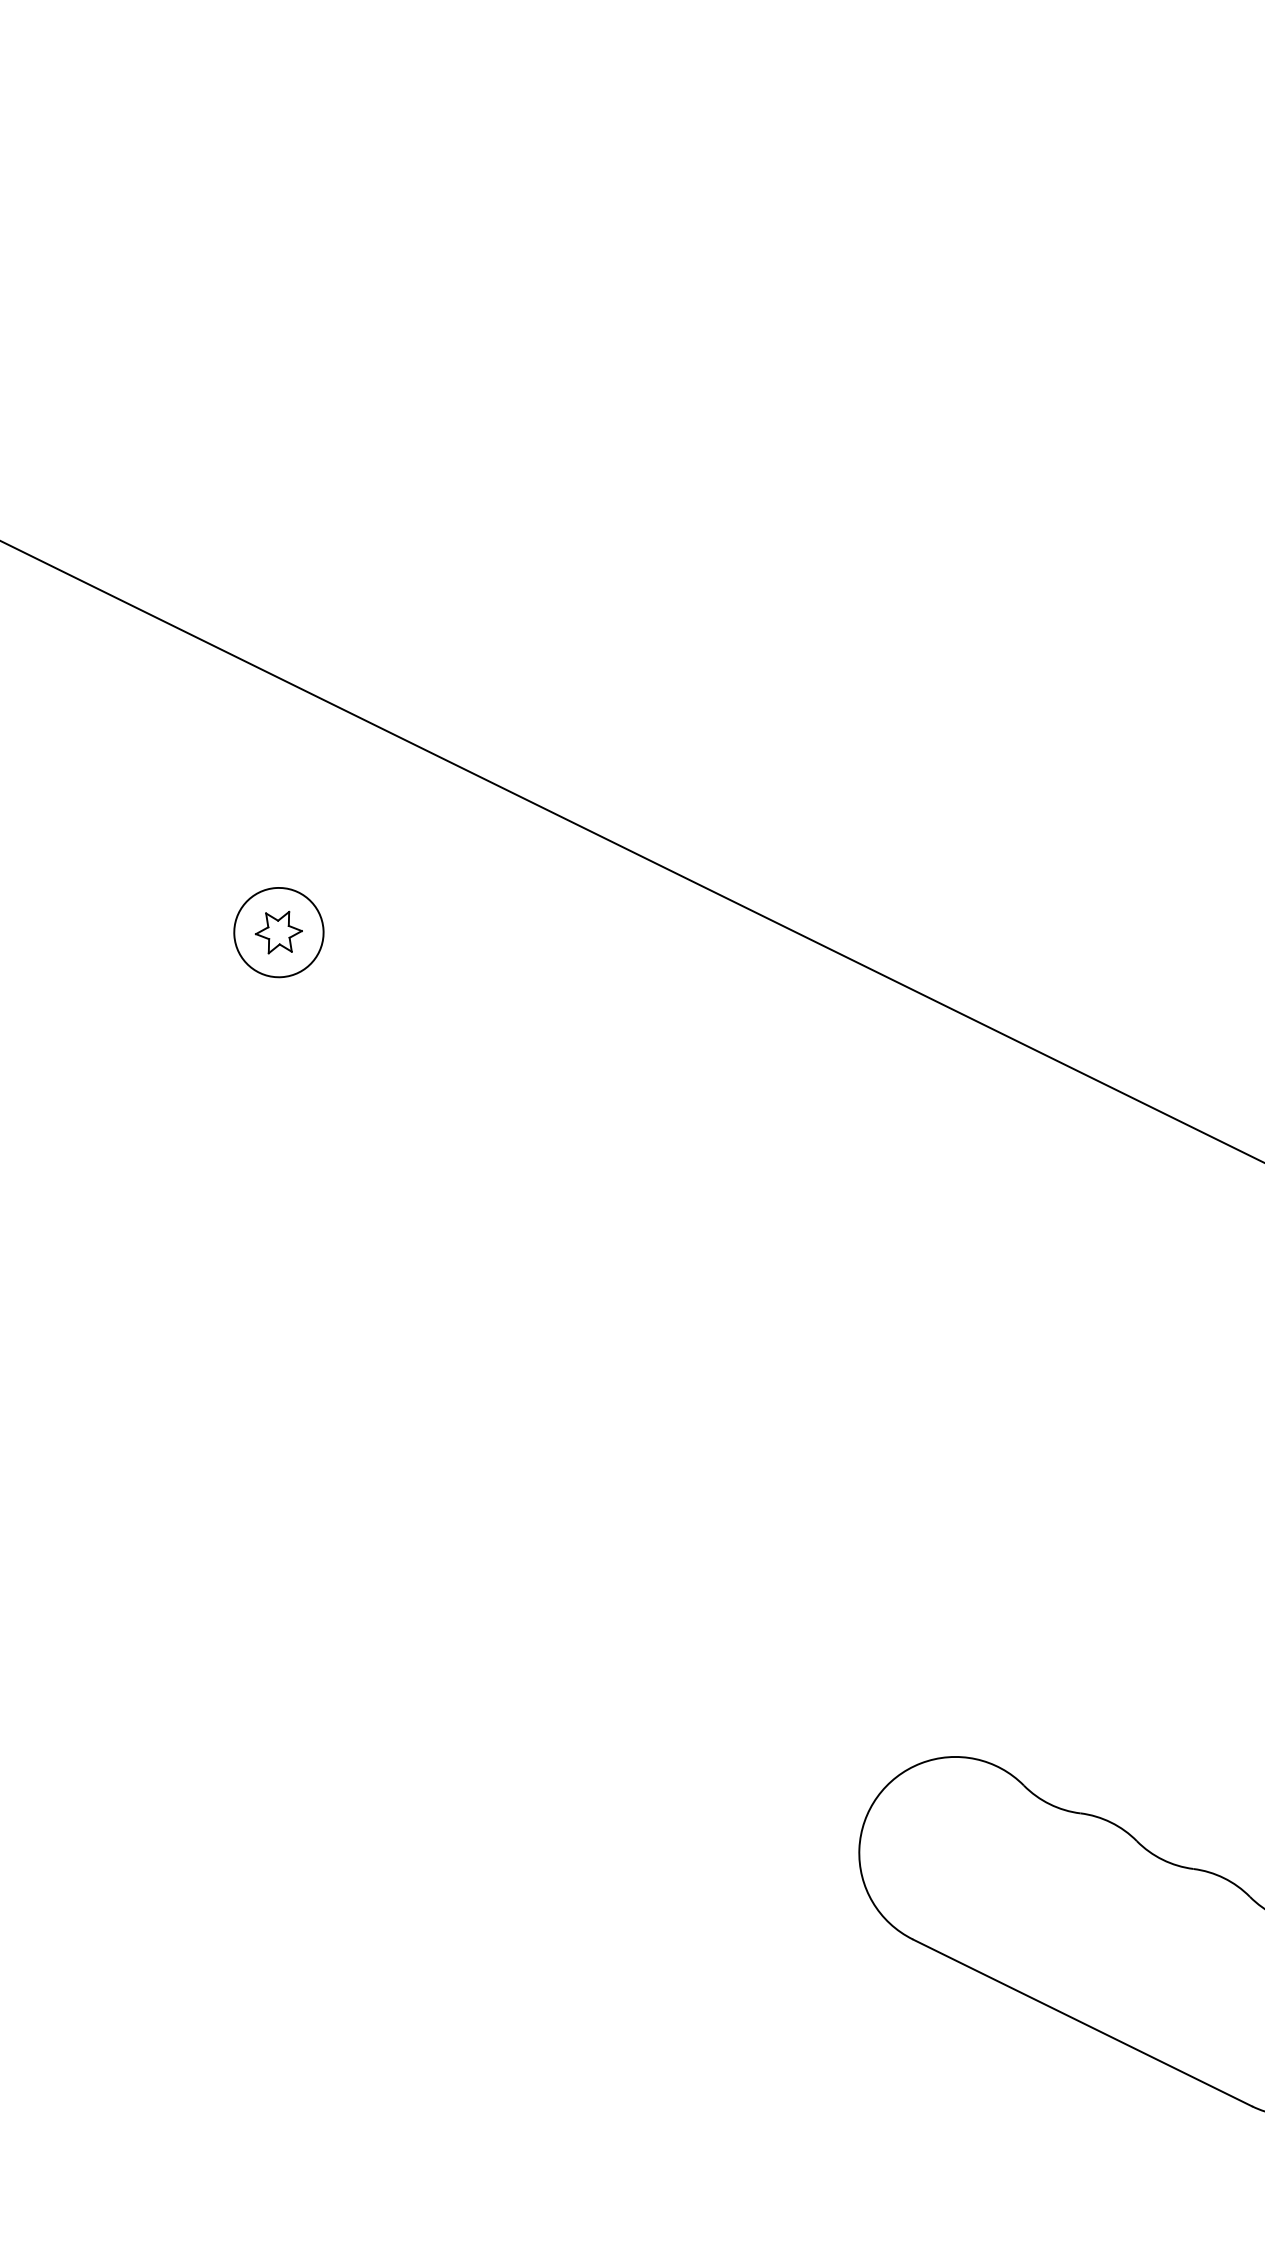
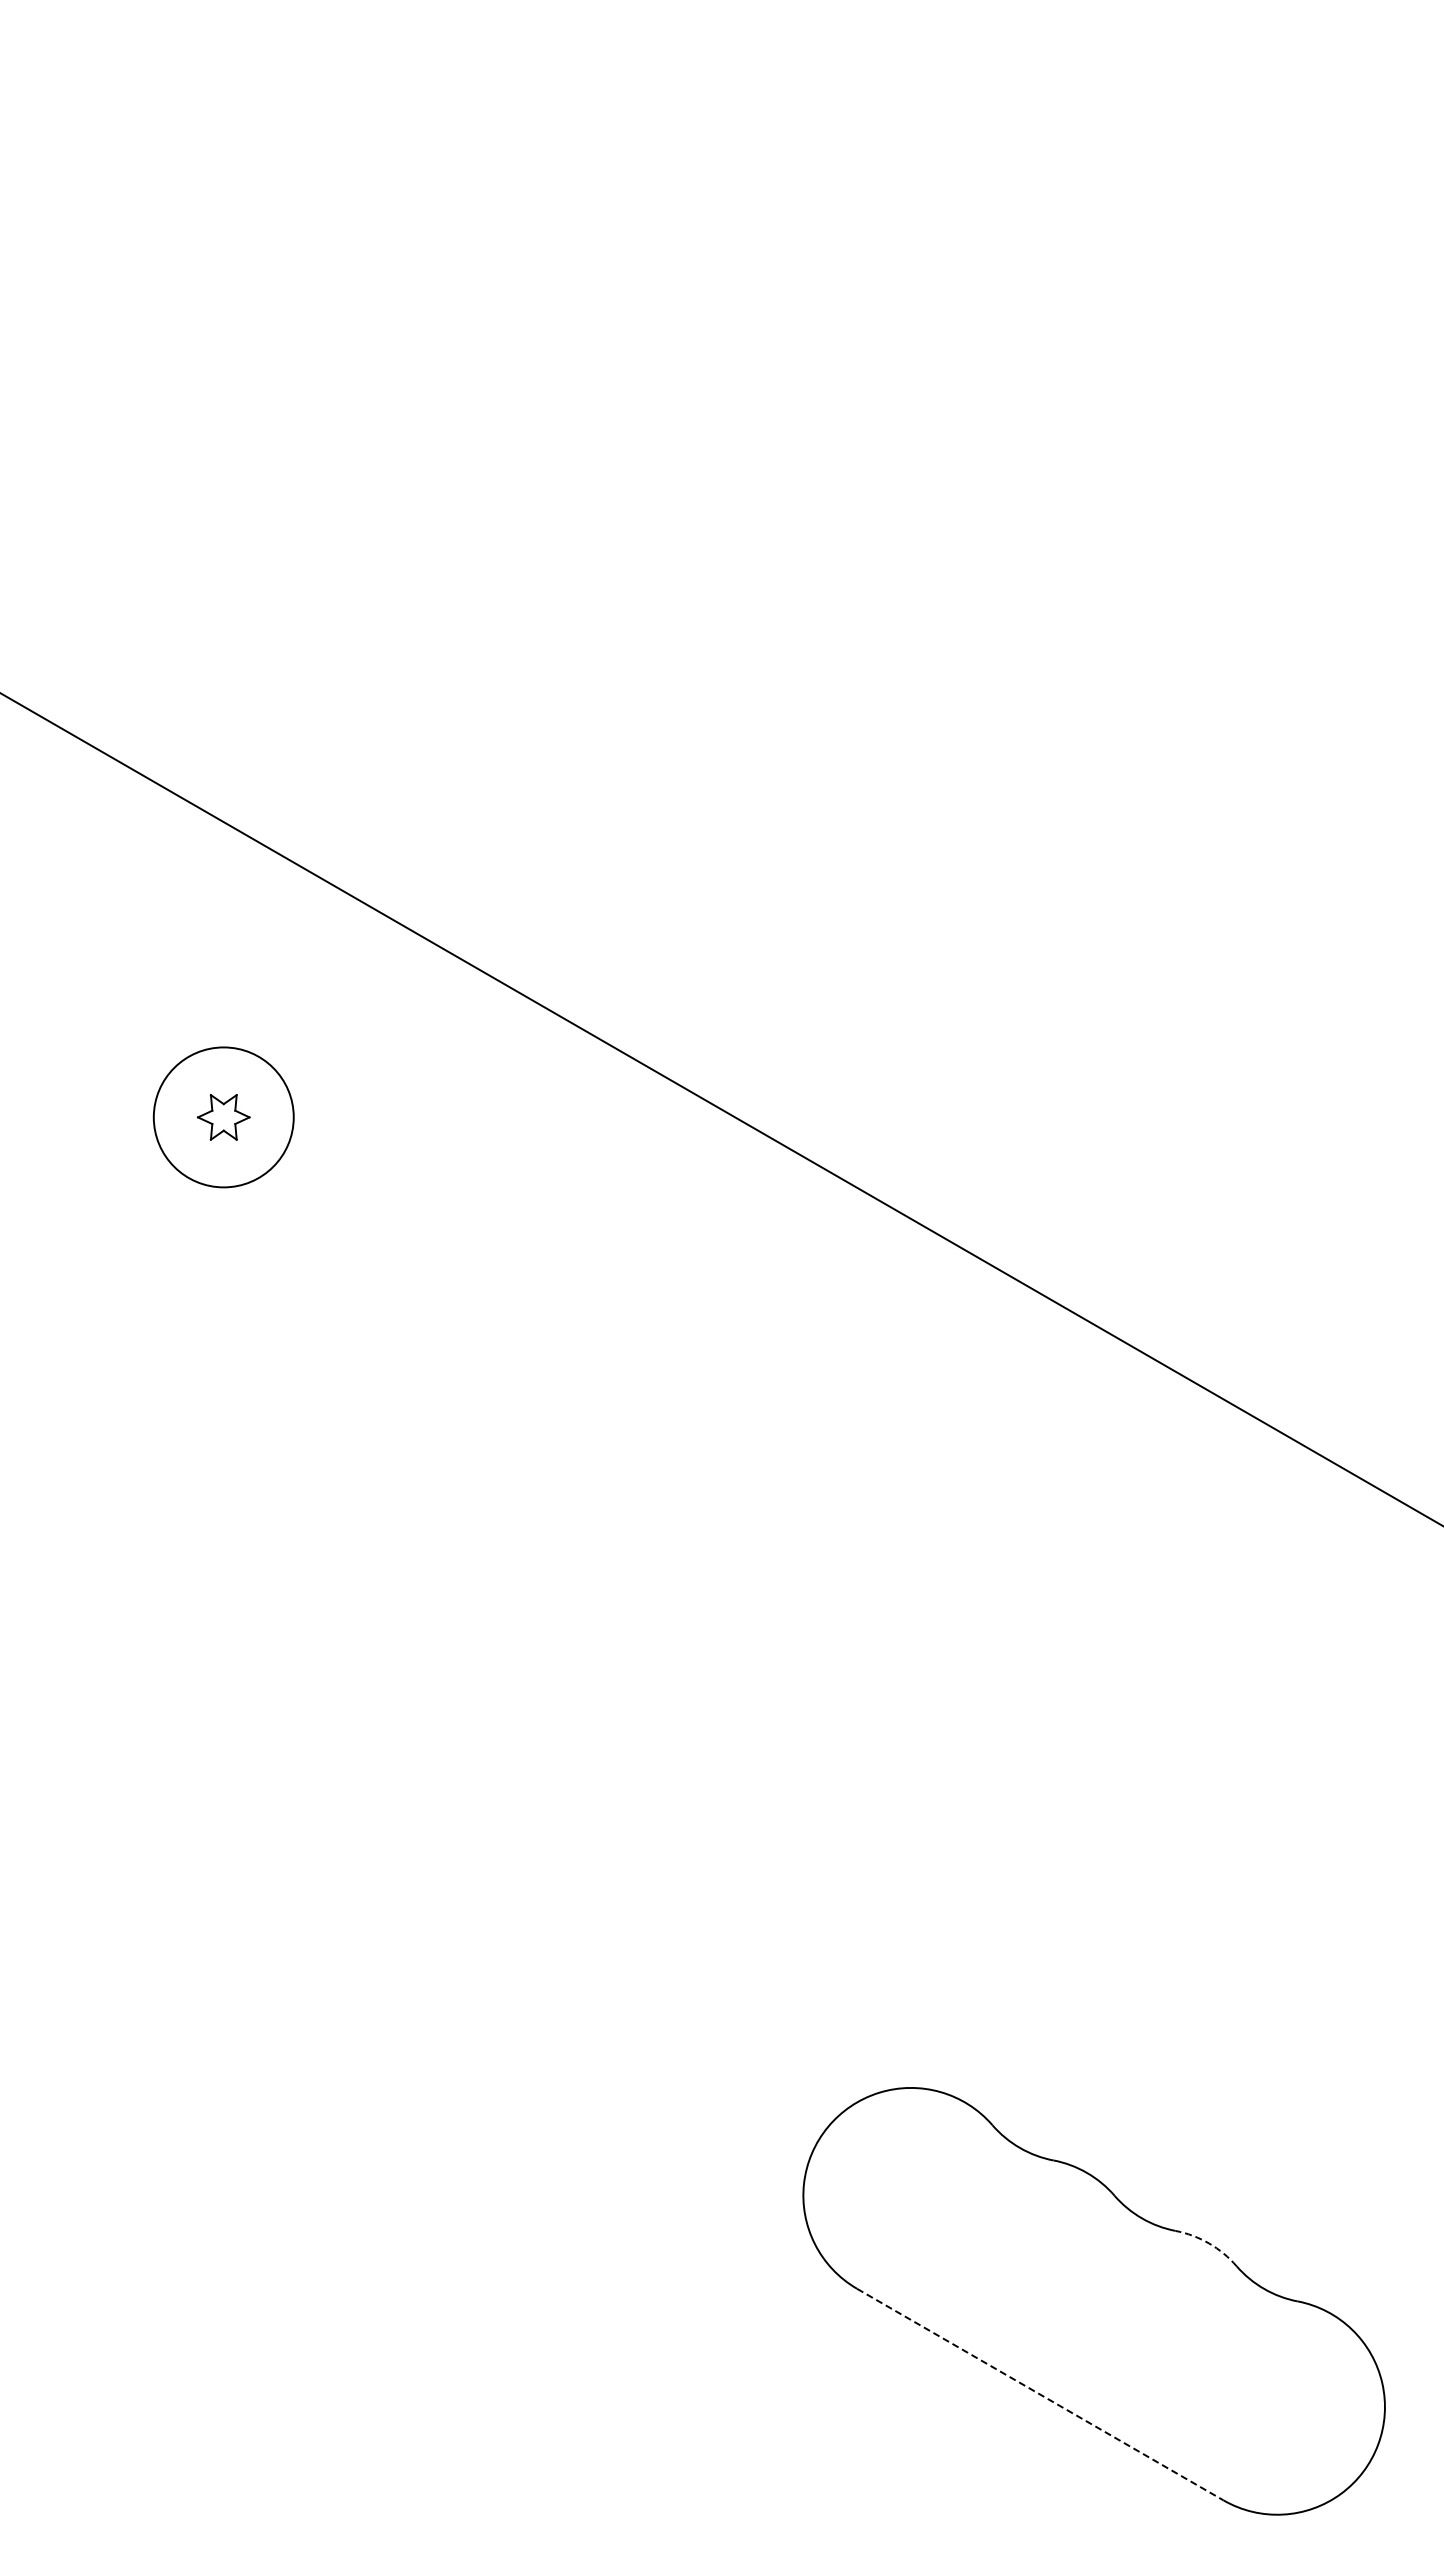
circle: (278, 932) -> (223, 1117), size x1.4
arc: (1224, 1878) -> (1209, 2243), solid -> dashed
line: (1082, 2022) -> (1040, 2394), solid -> dashed

